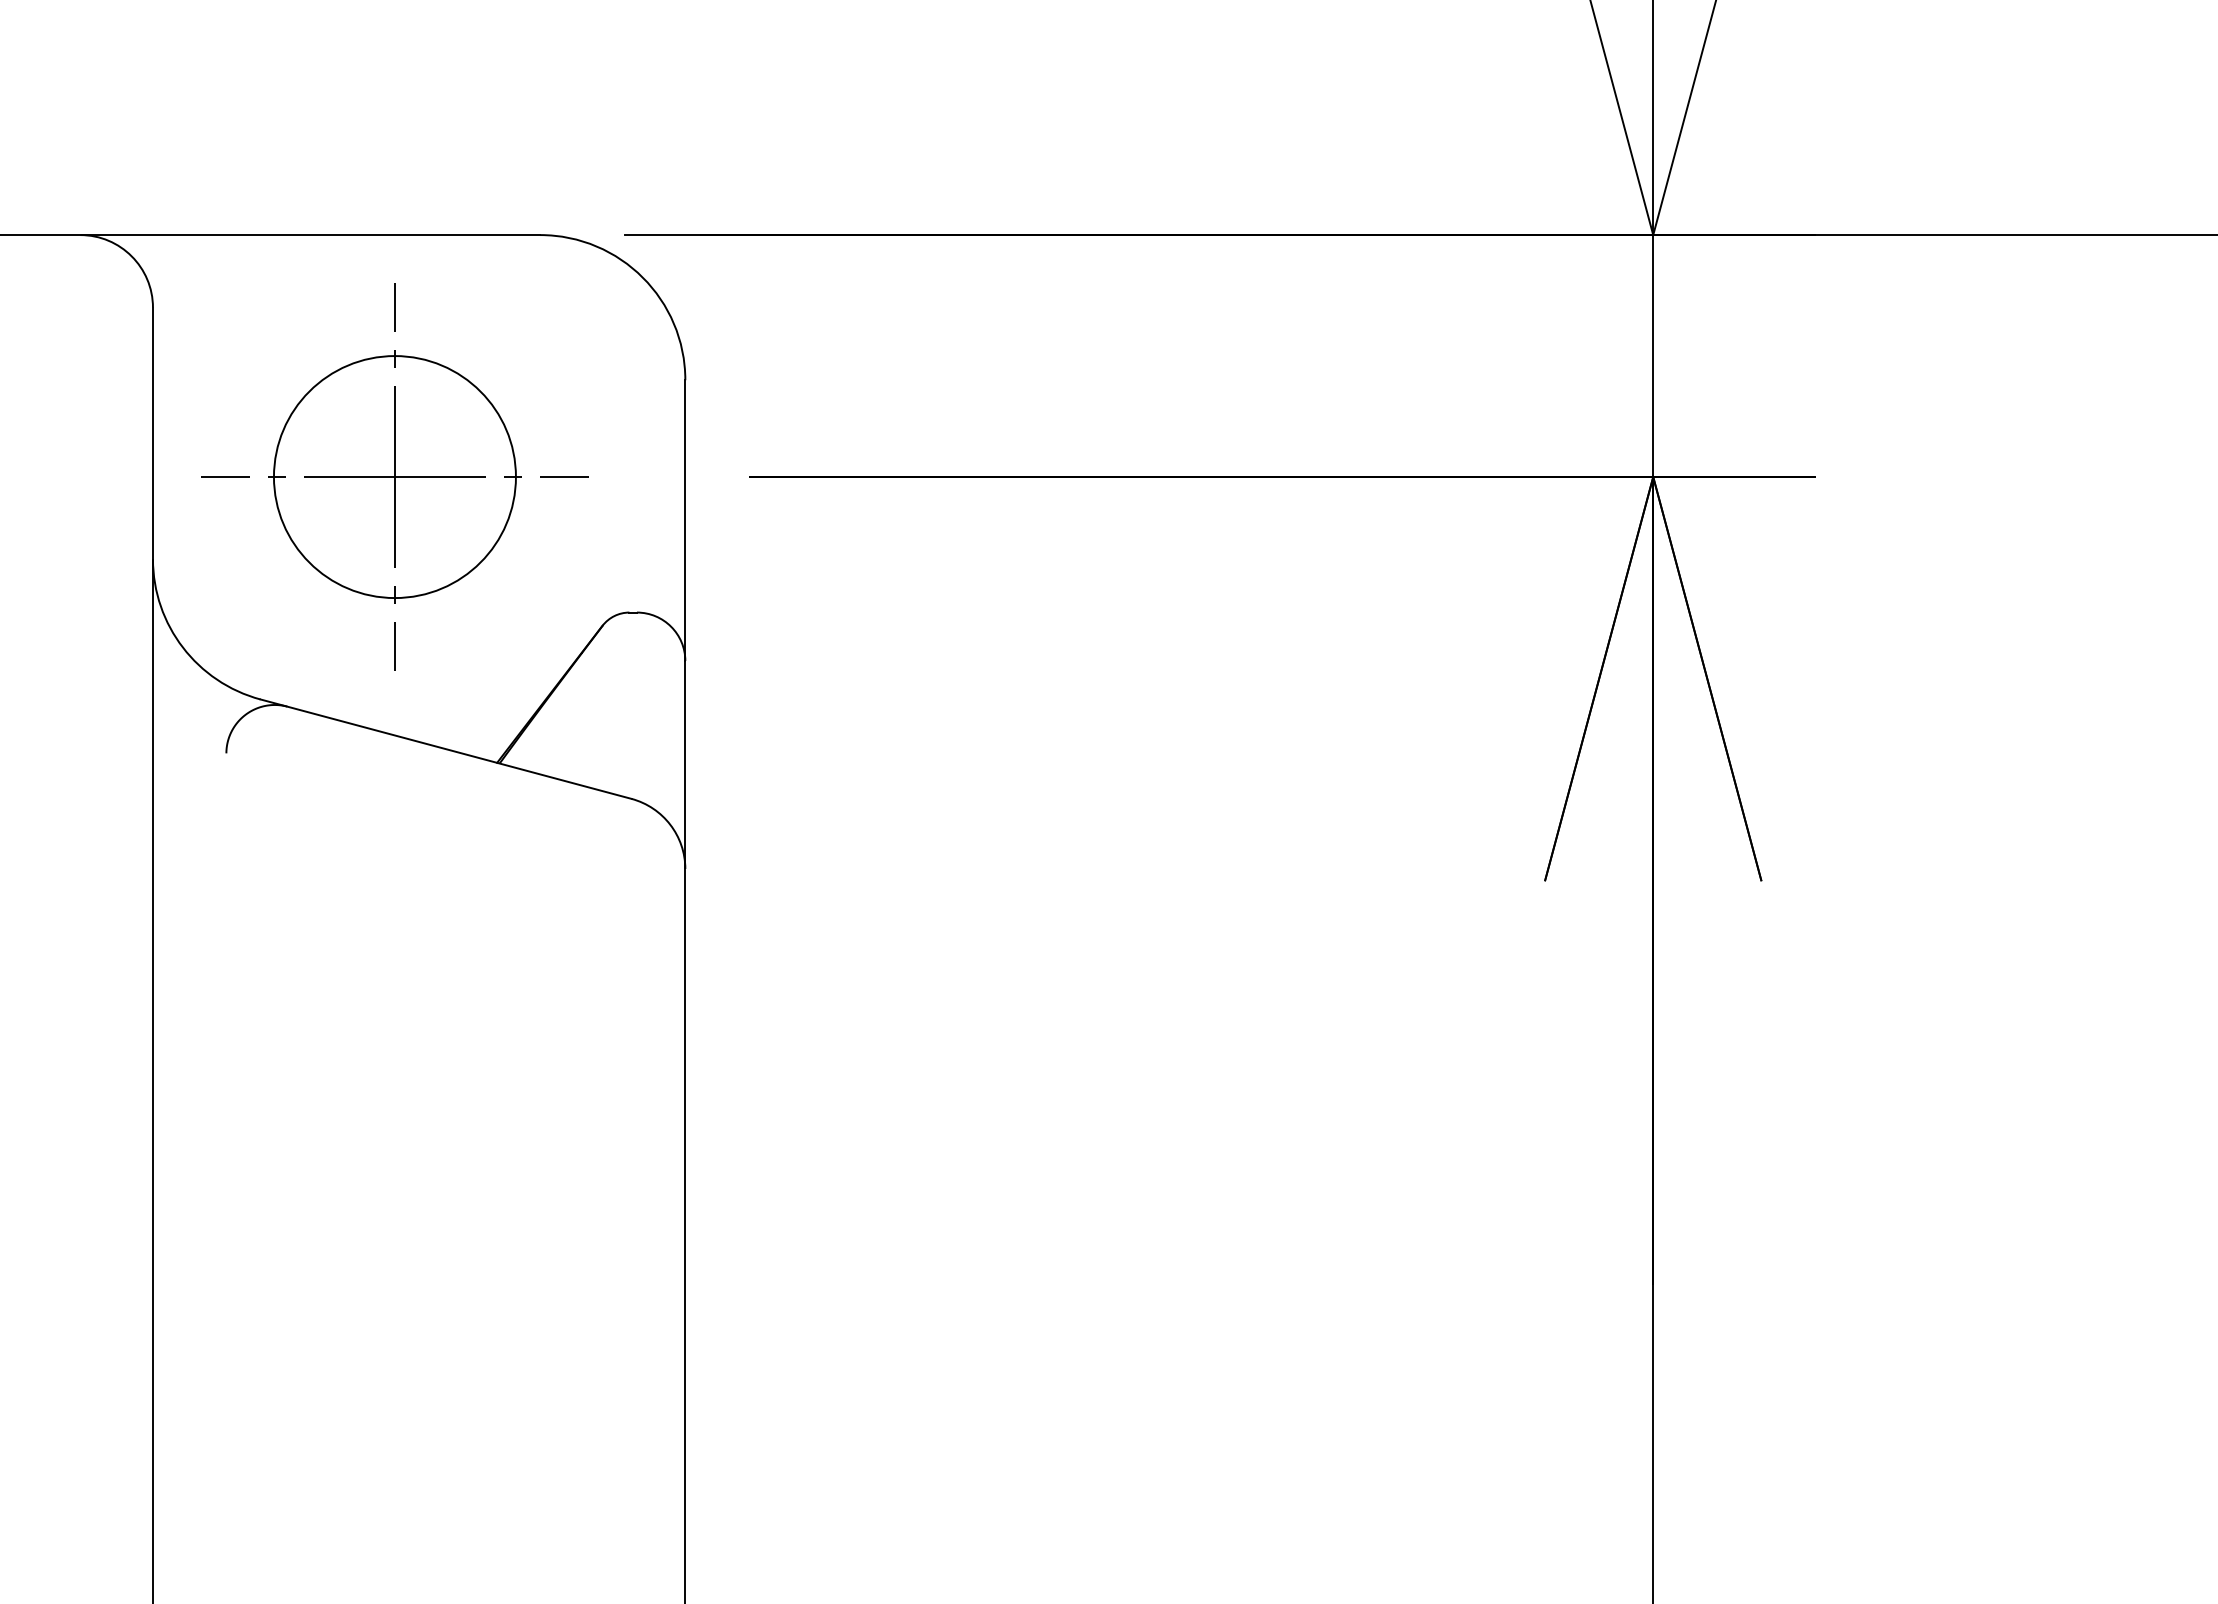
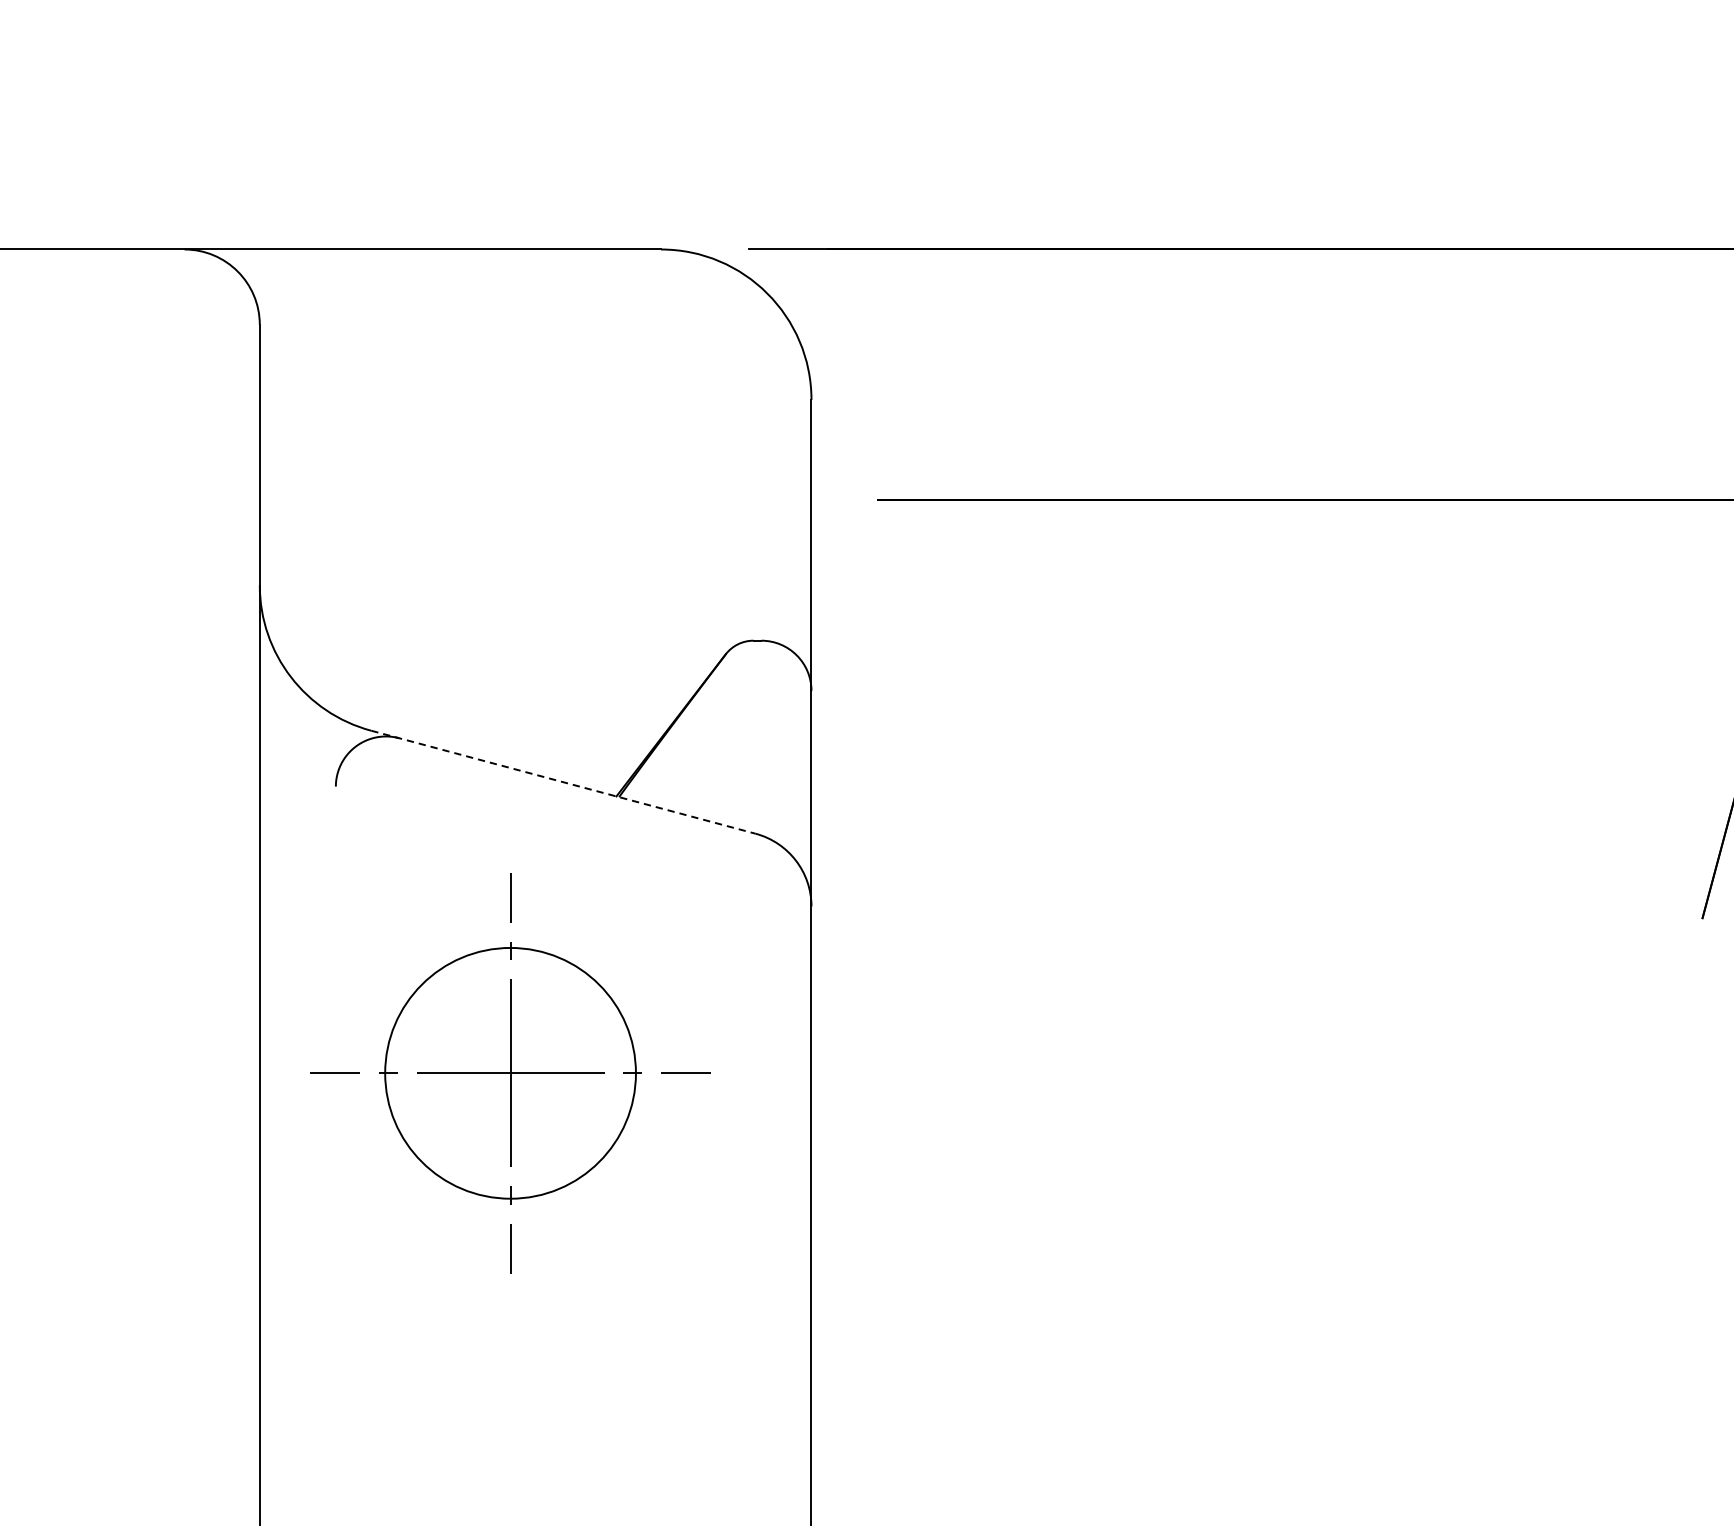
part: (394, 476) -> (510, 1072), moved
line: (446, 749) -> (563, 782), solid -> dashed

